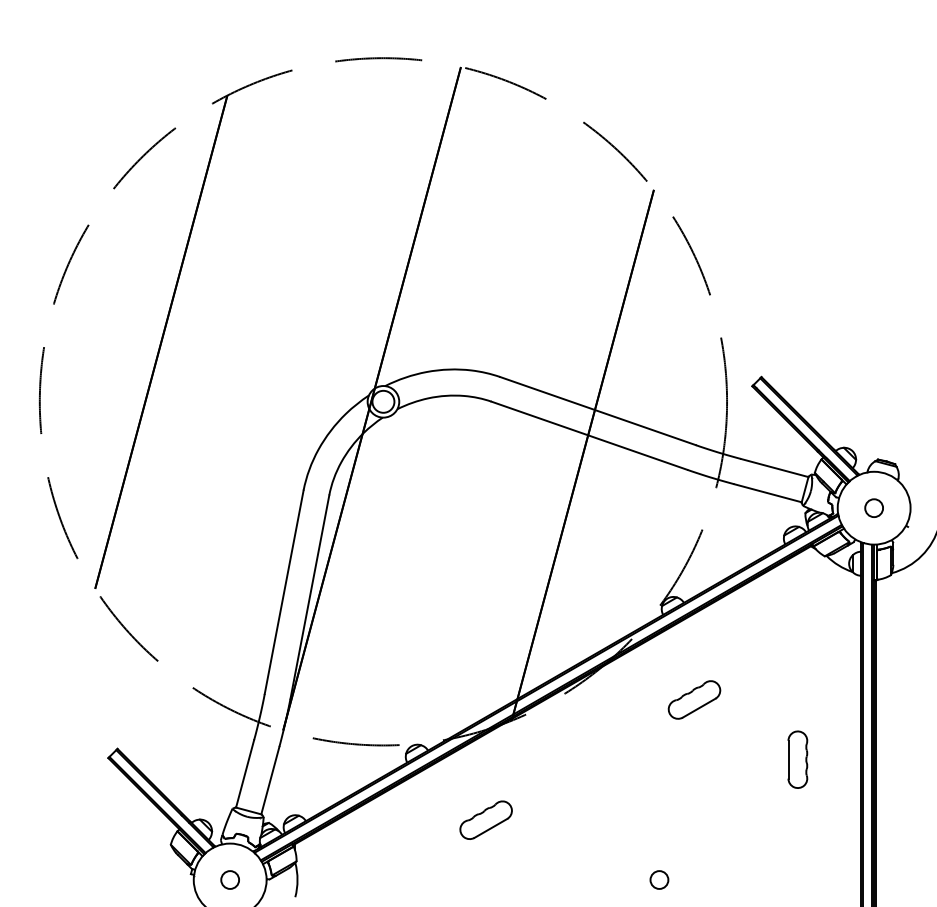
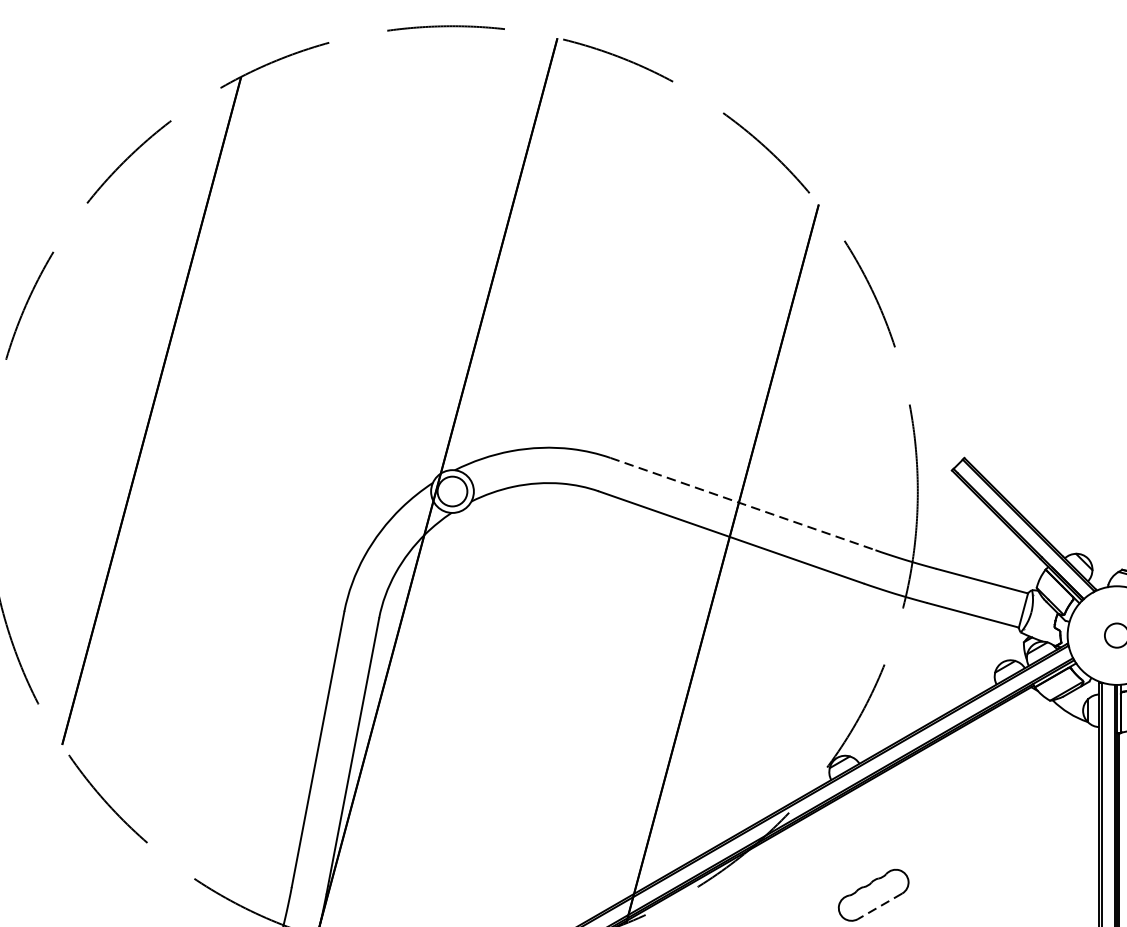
line: (597, 411) -> (742, 504), solid -> dashed
line: (699, 708) -> (880, 906), solid -> dashed

